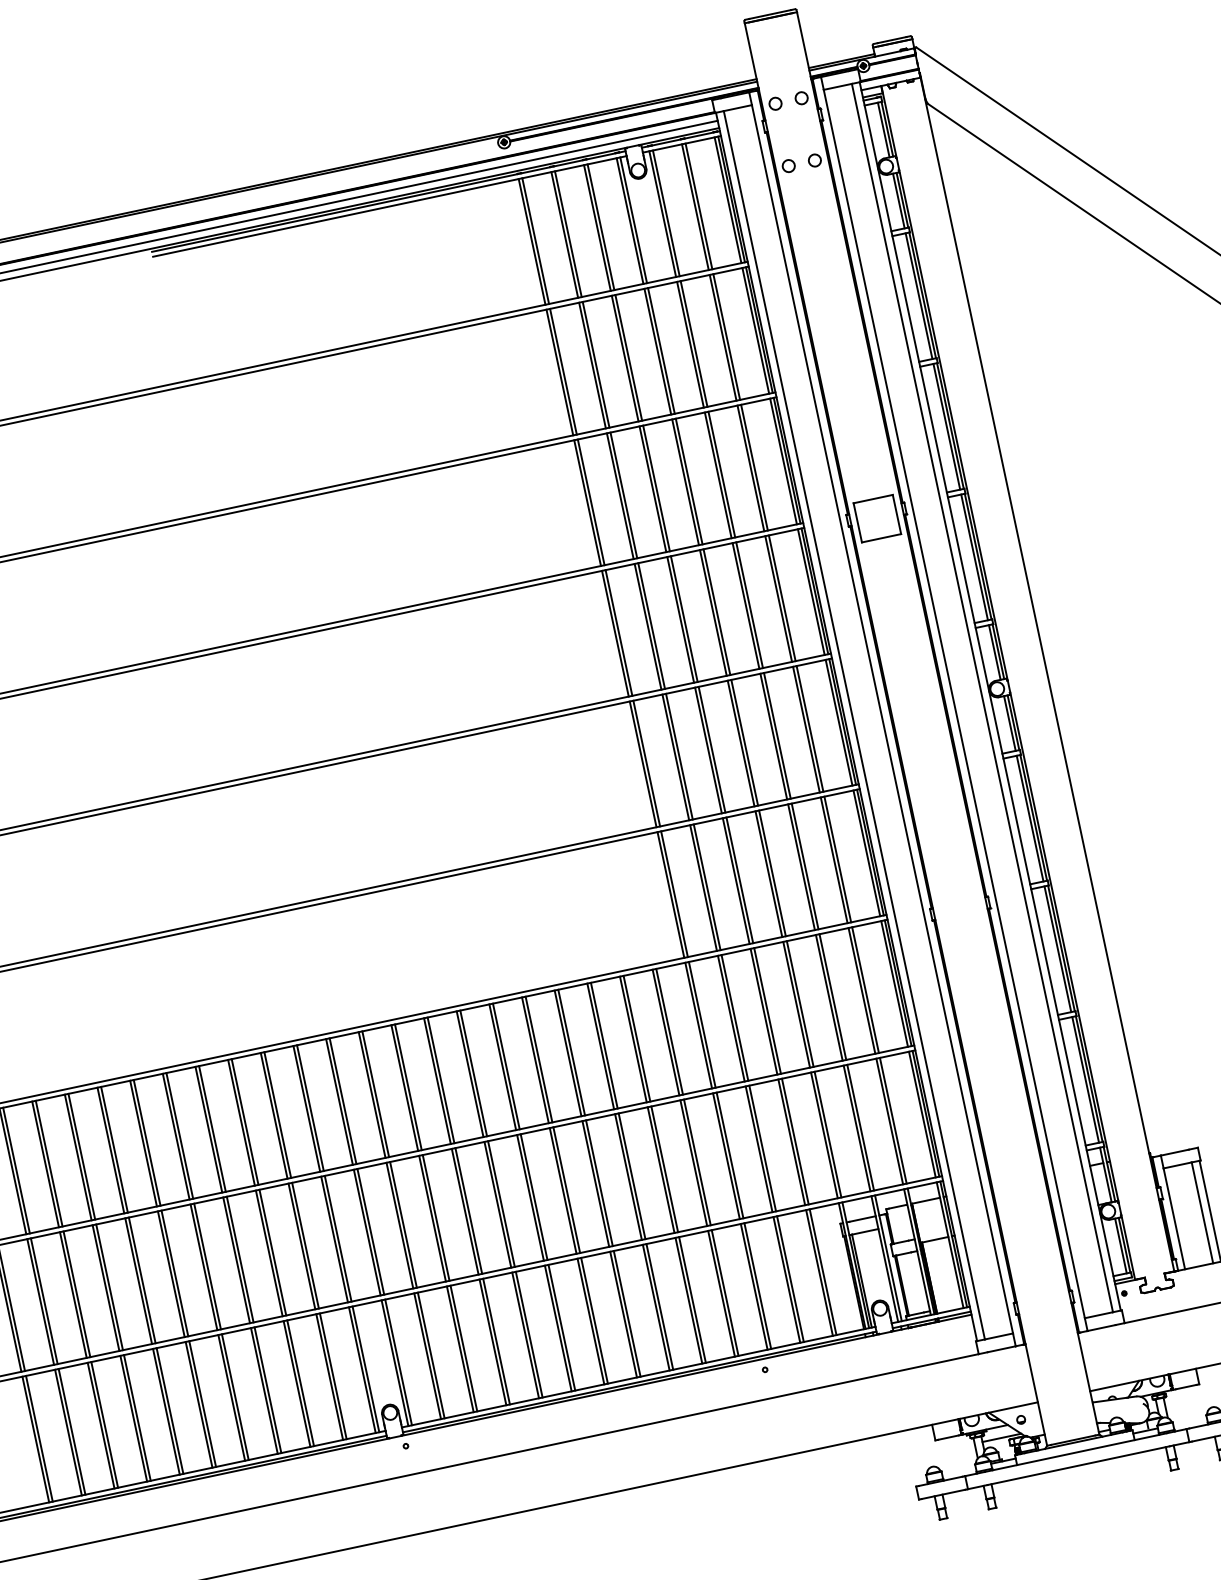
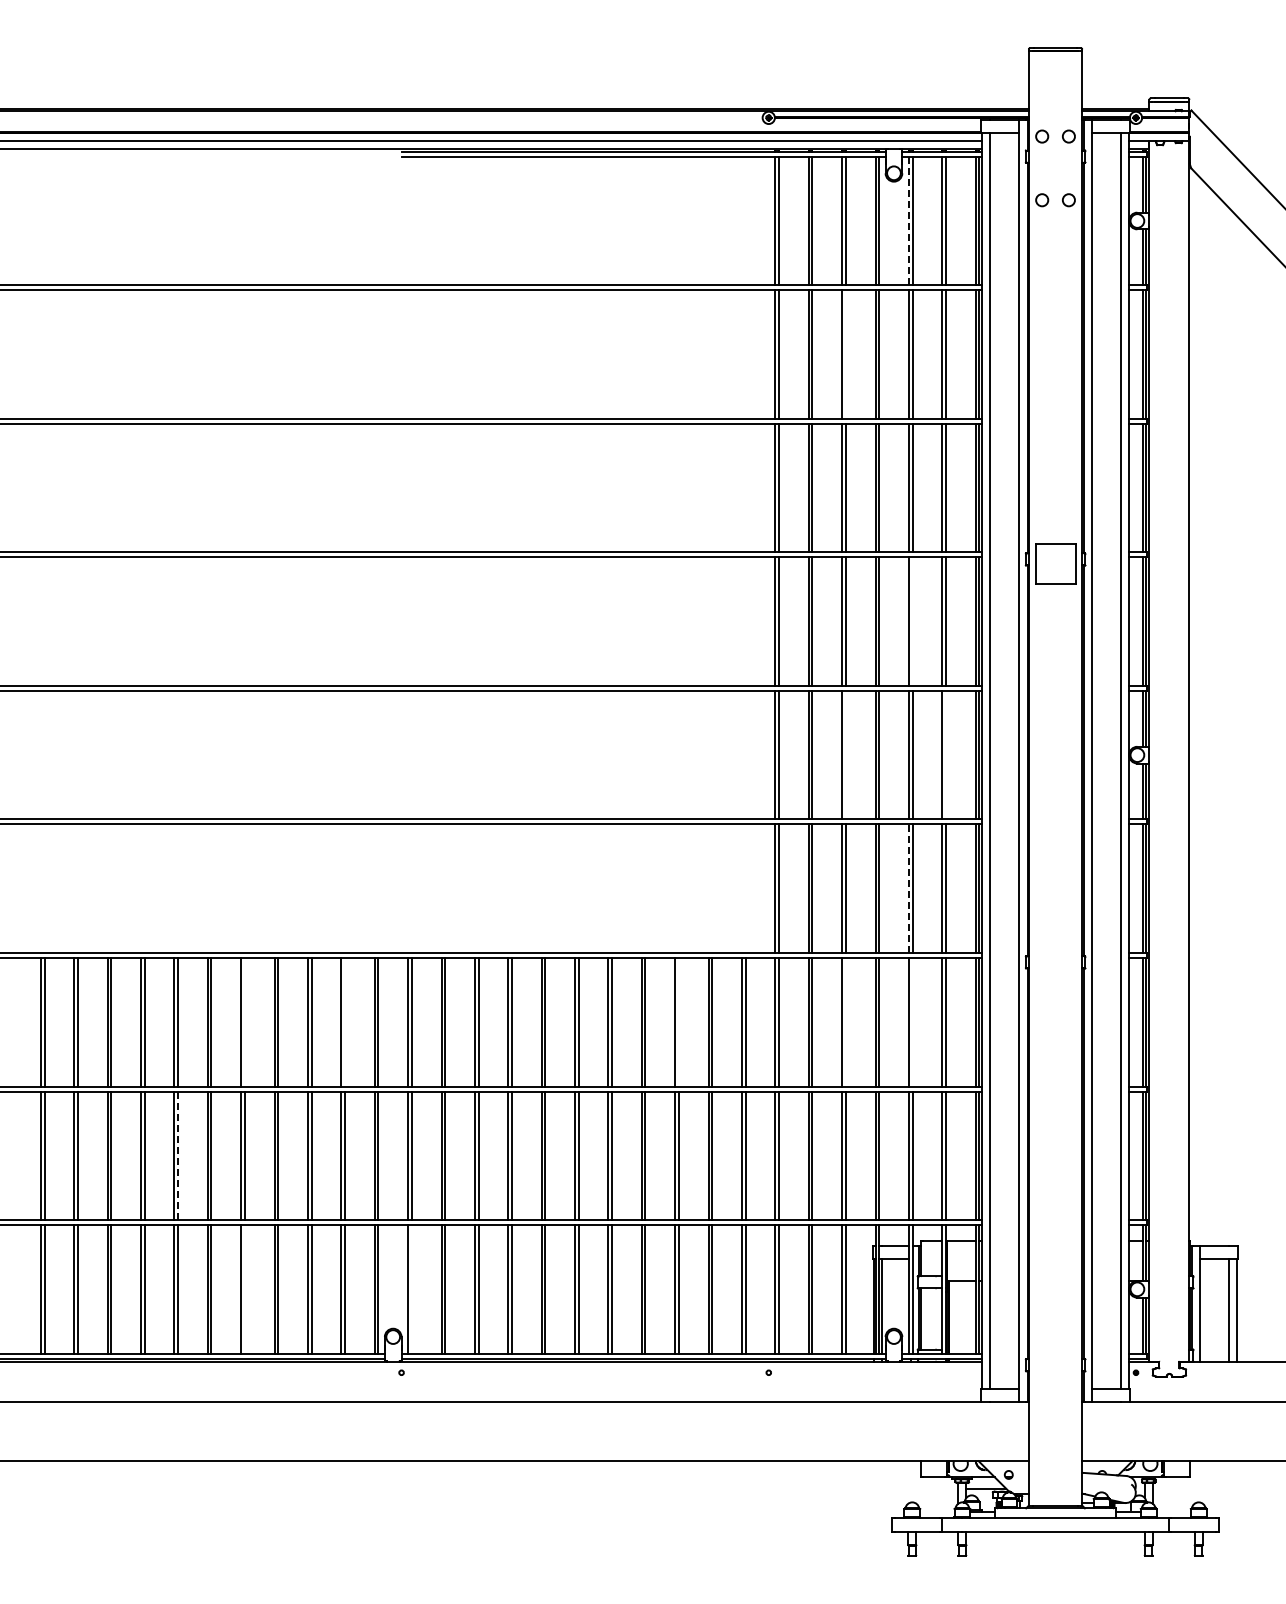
line: (662, 213) -> (908, 220), solid -> dashed
line: (628, 357) -> (845, 354), removed
line: (749, 605) -> (912, 621), removed
line: (809, 728) -> (945, 754), removed
line: (711, 749) -> (845, 754), removed
line: (801, 867) -> (908, 888), solid -> dashed
line: (832, 997) -> (912, 1022), removed
line: (767, 1011) -> (845, 1022), removed
line: (604, 1045) -> (678, 1022), removed
line: (278, 1115) -> (345, 1022), removed
line: (179, 1136) -> (244, 1022), removed
line: (142, 1280) -> (178, 1155), solid -> dashed
line: (398, 1362) -> (411, 1289), removed
line: (234, 1397) -> (244, 1289), removed

